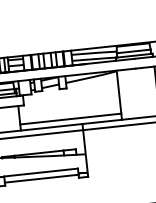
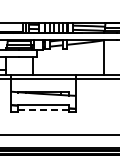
line: (69, 119) -> (67, 70), removed
line: (41, 178) -> (43, 109), solid -> dashed

